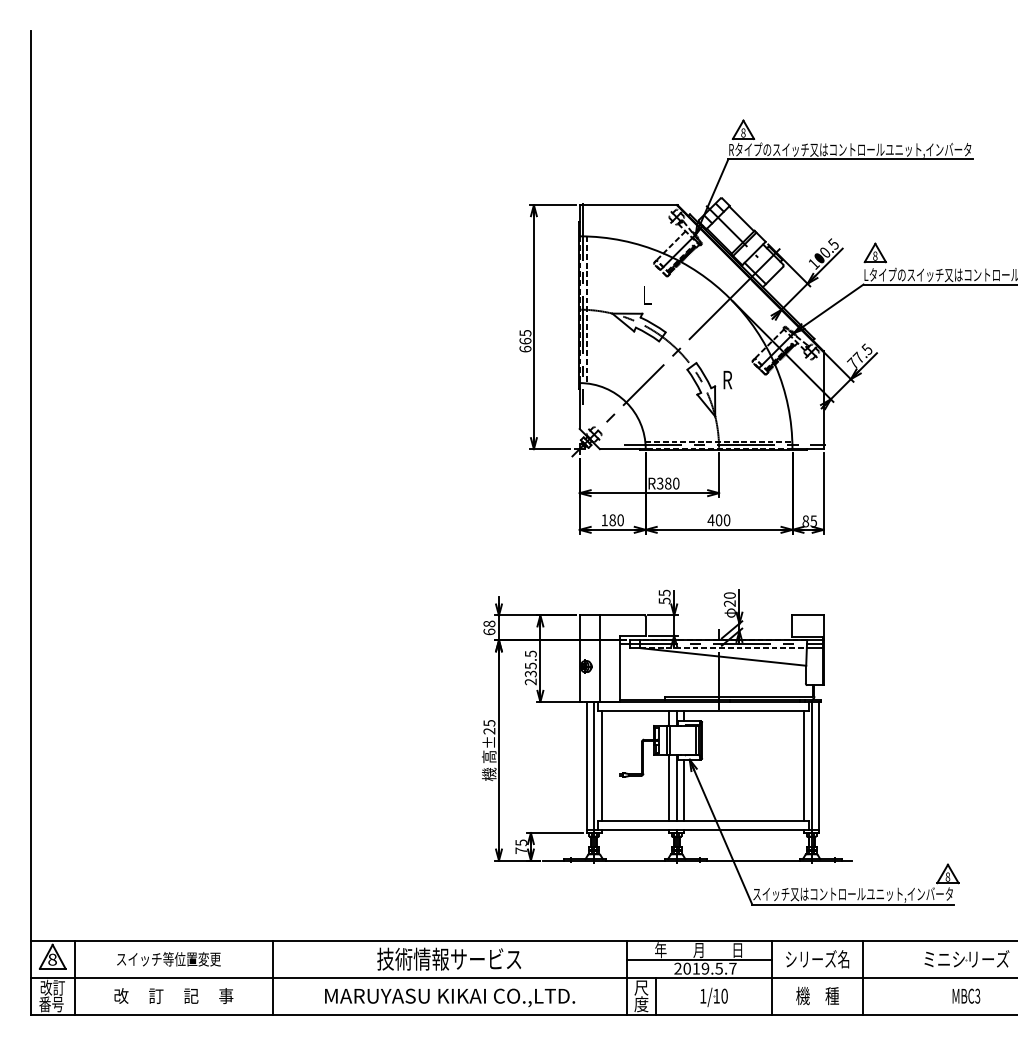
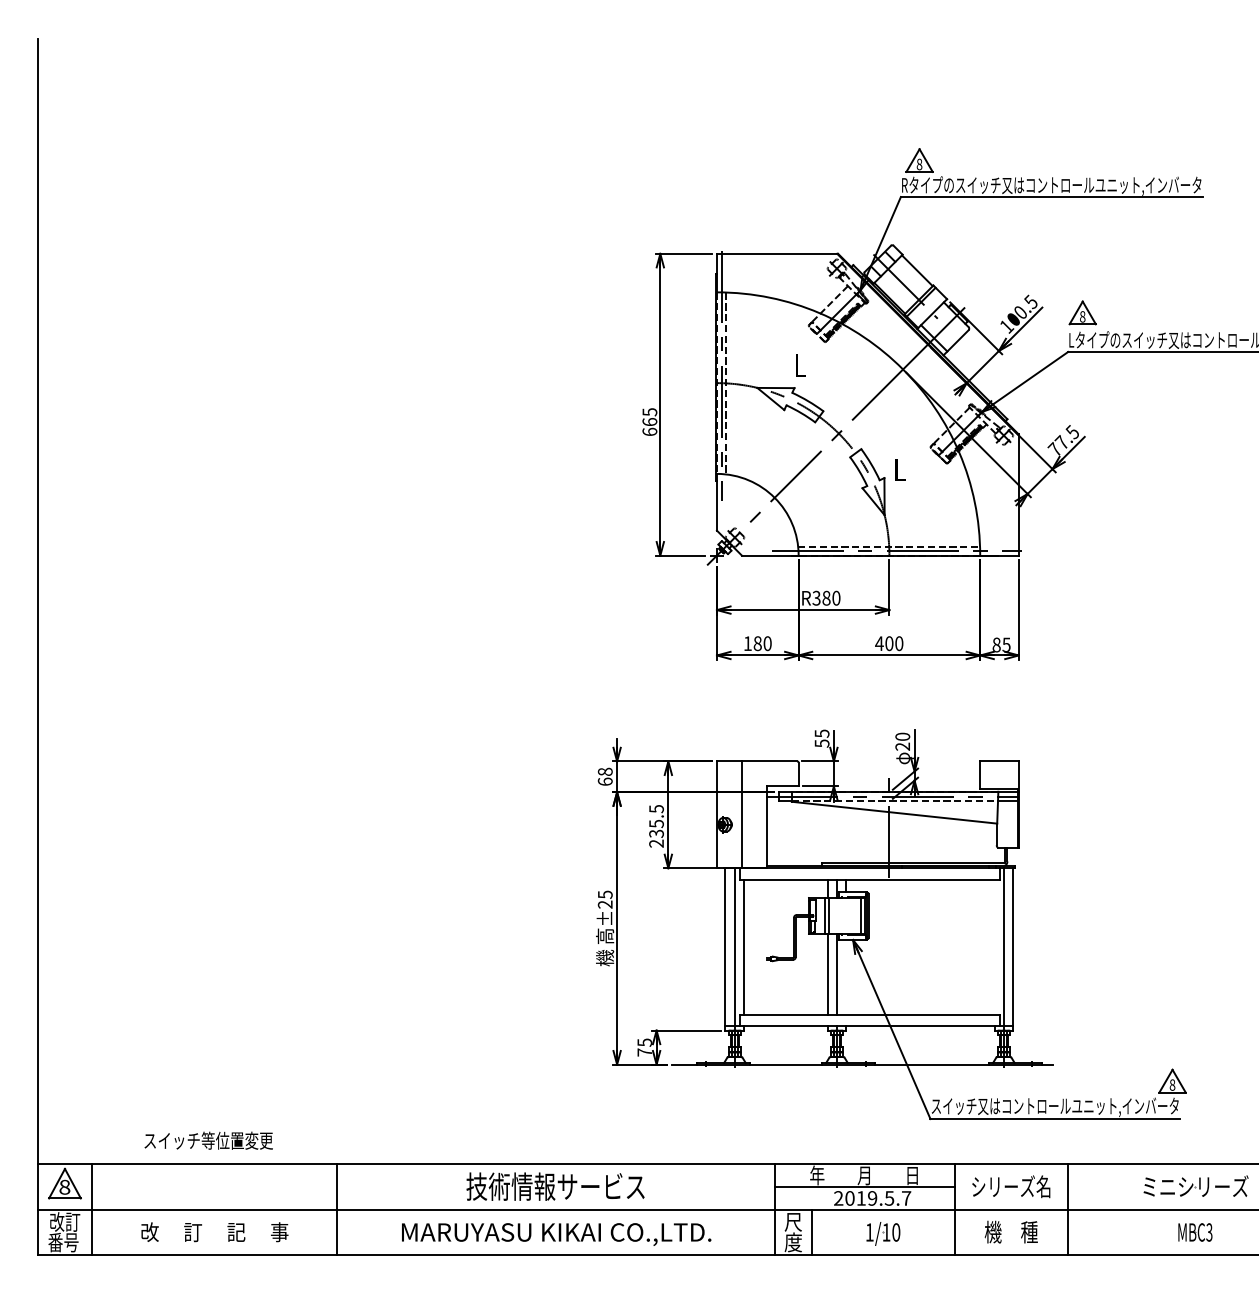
text: (728, 379) -> (900, 469), R -> L
line: (804, 765) -> (994, 947), removed
line: (684, 790) -> (846, 977), removed
text: (168, 959) -> (208, 1140), moved

